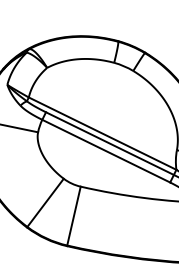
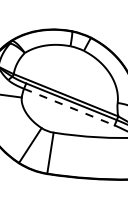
line: (106, 151) -> (69, 107), solid -> dashed

